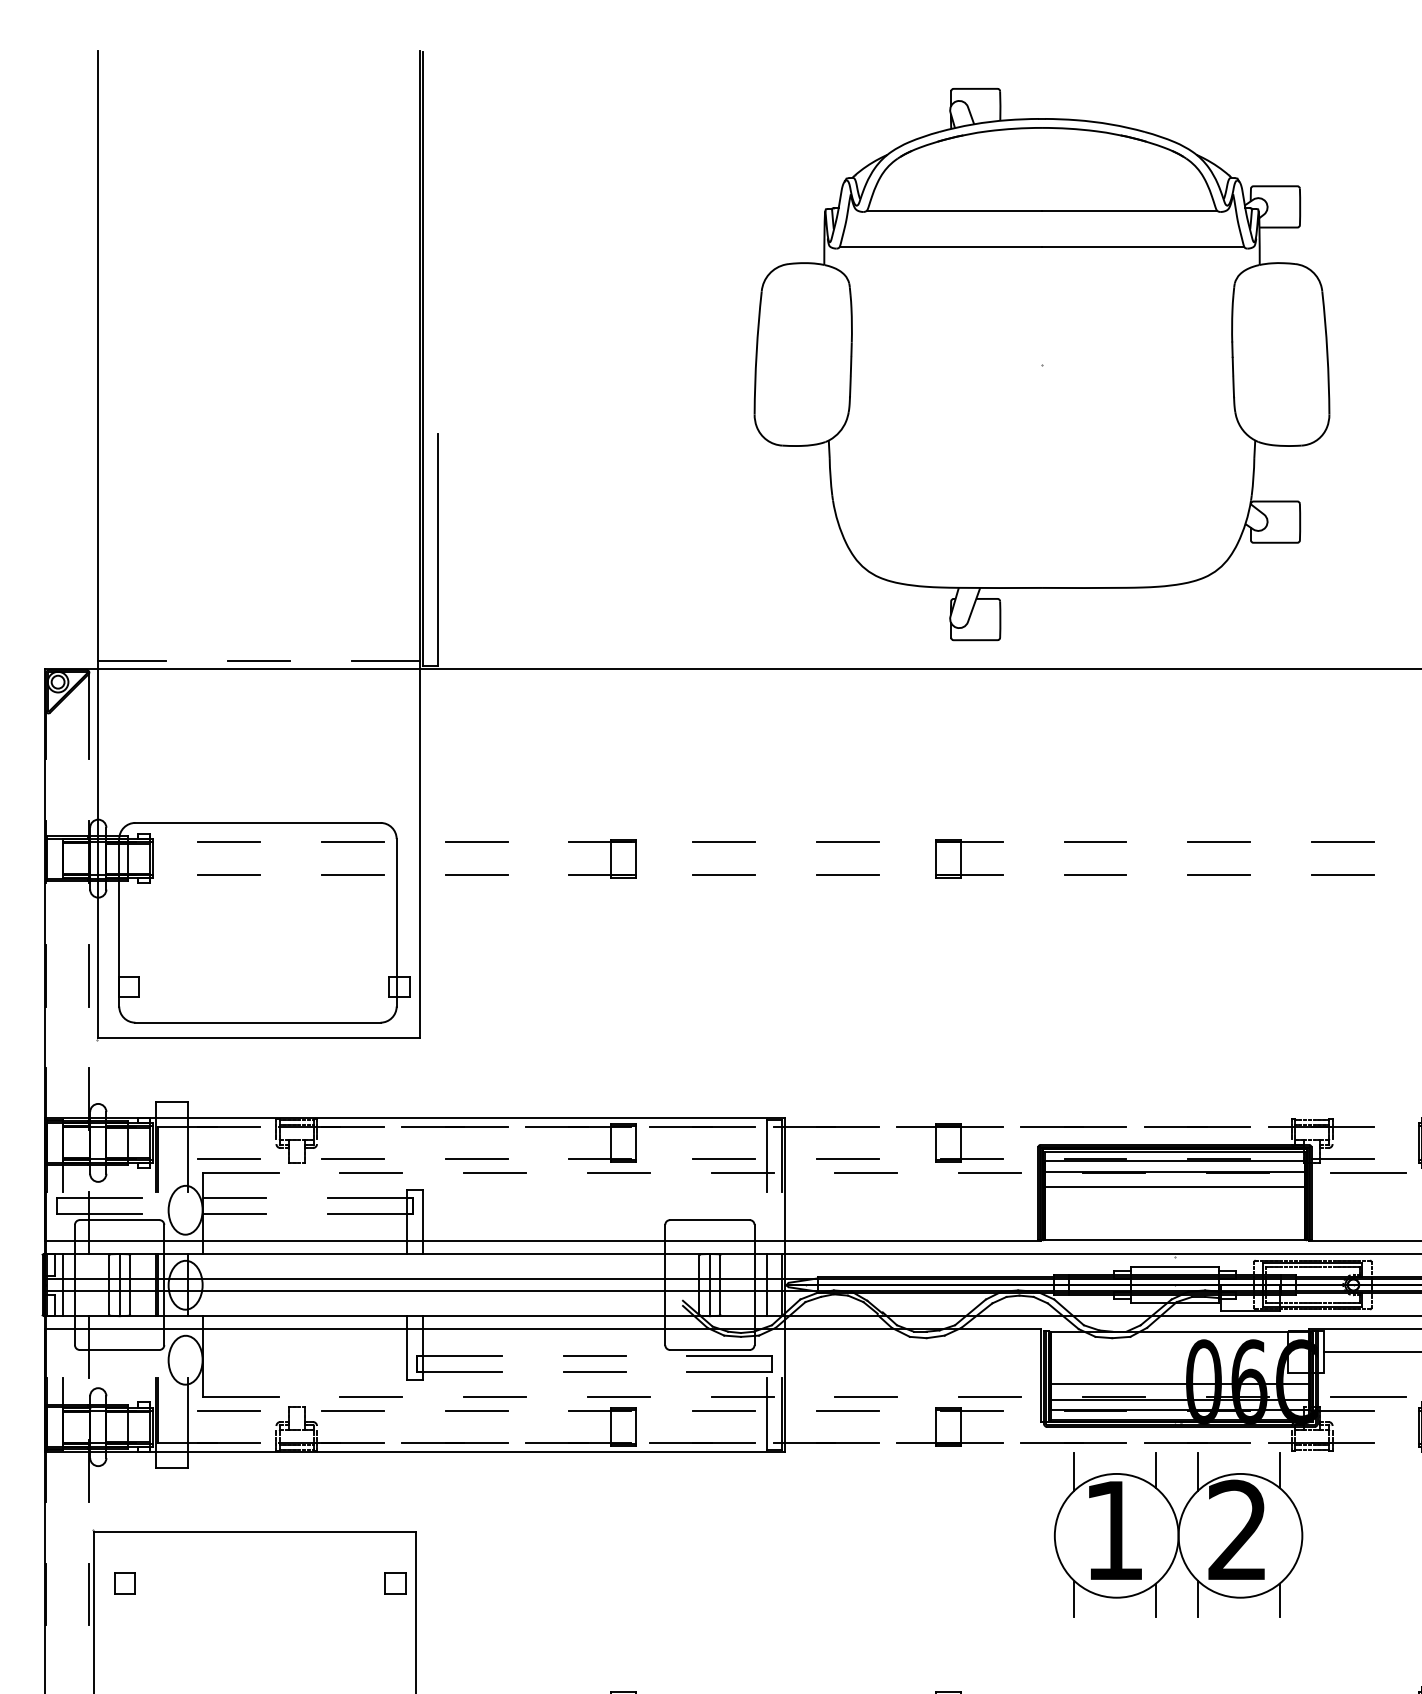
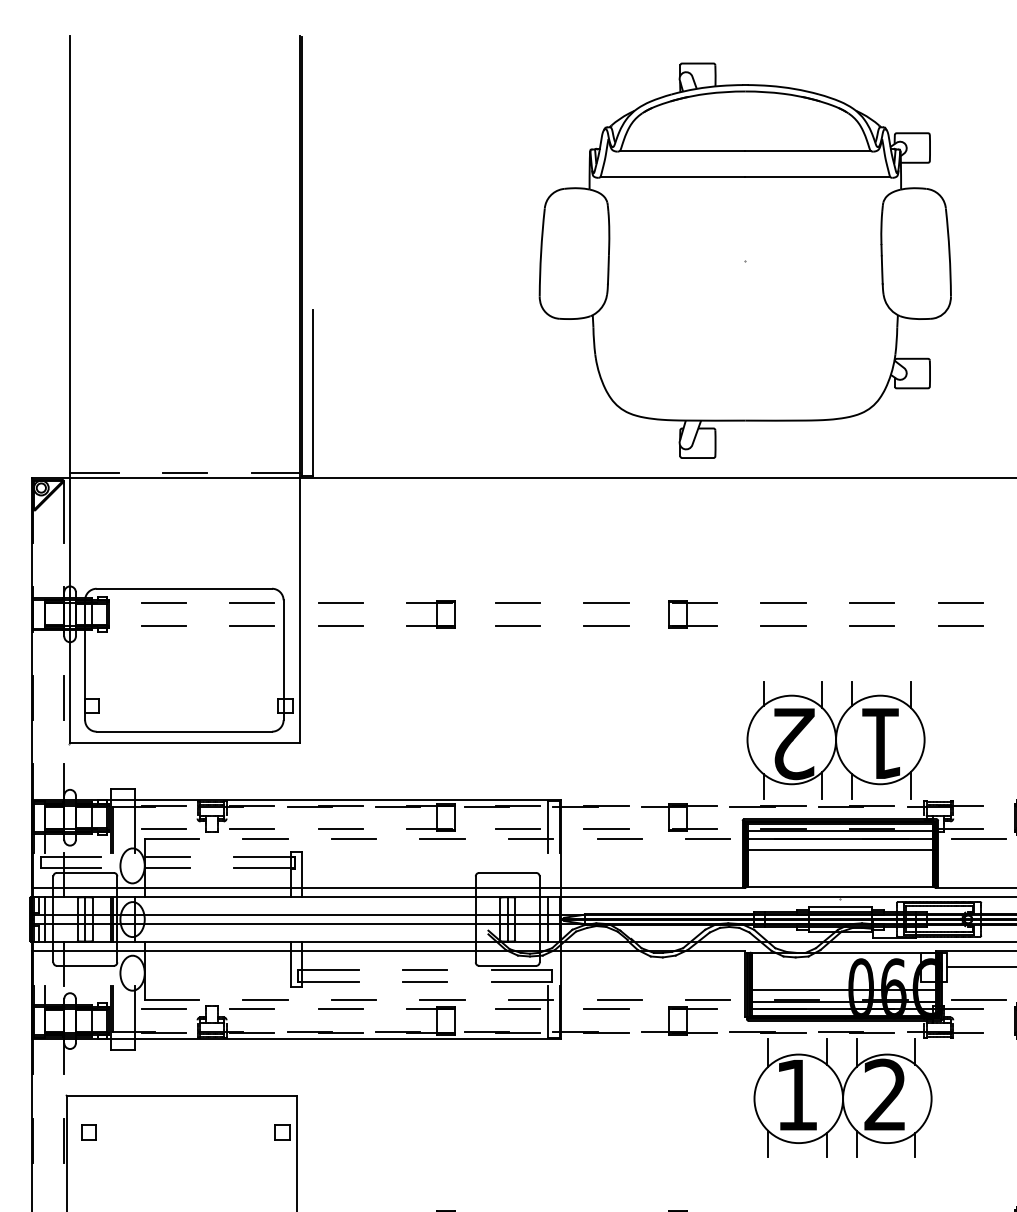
part: (1168, 1034) -> (835, 740), added

